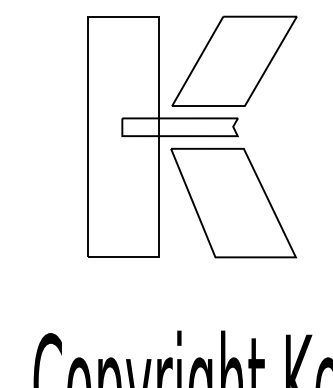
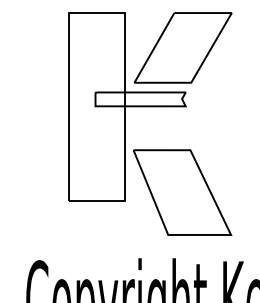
part: (233, 202) -> (182, 192), moved

